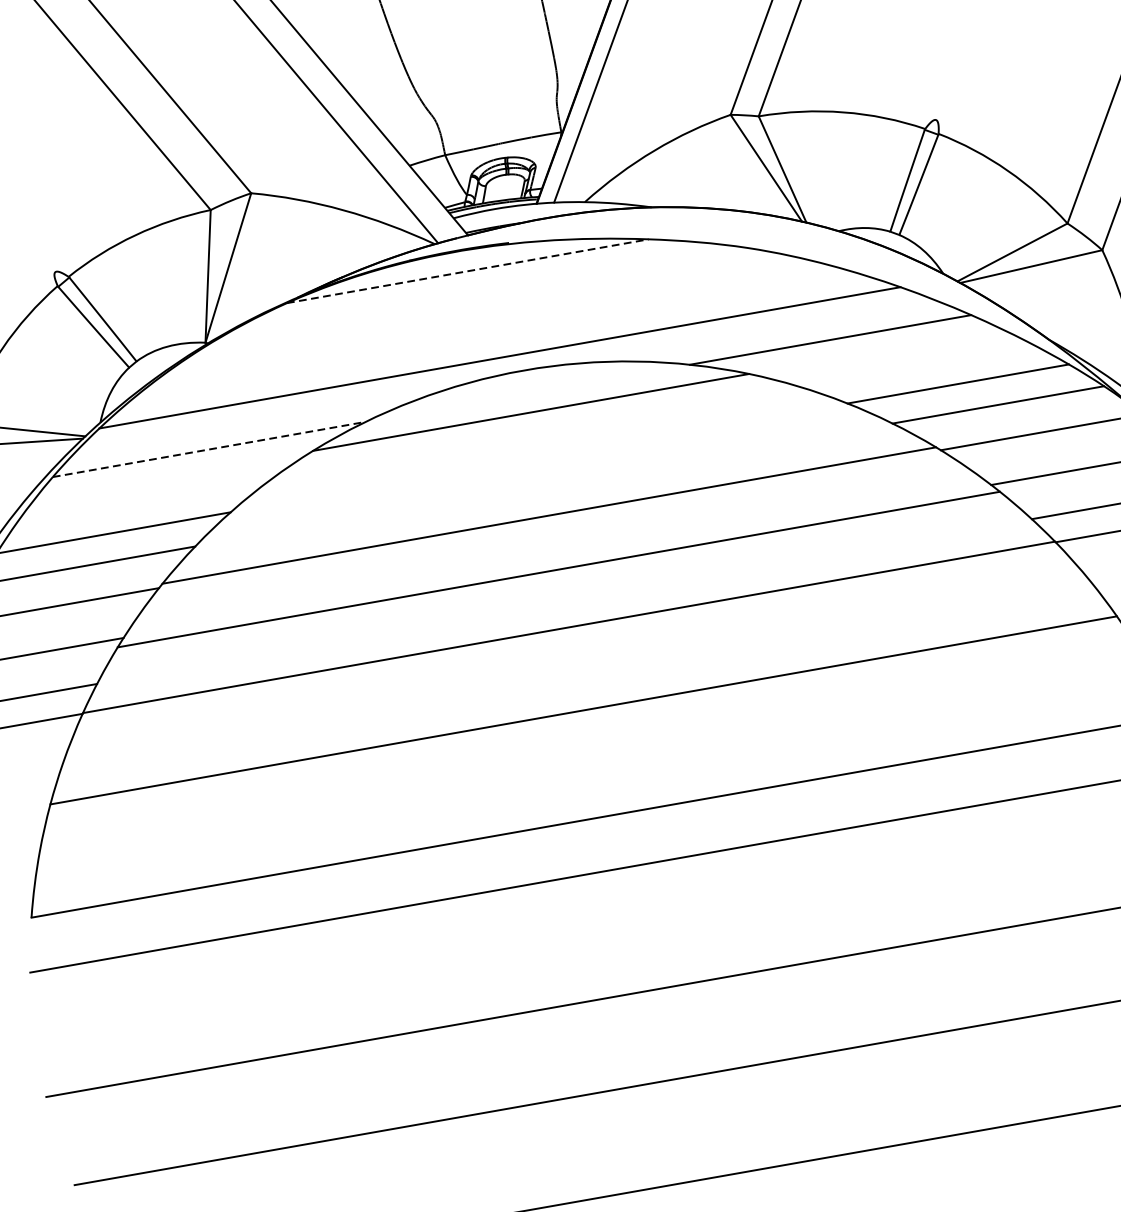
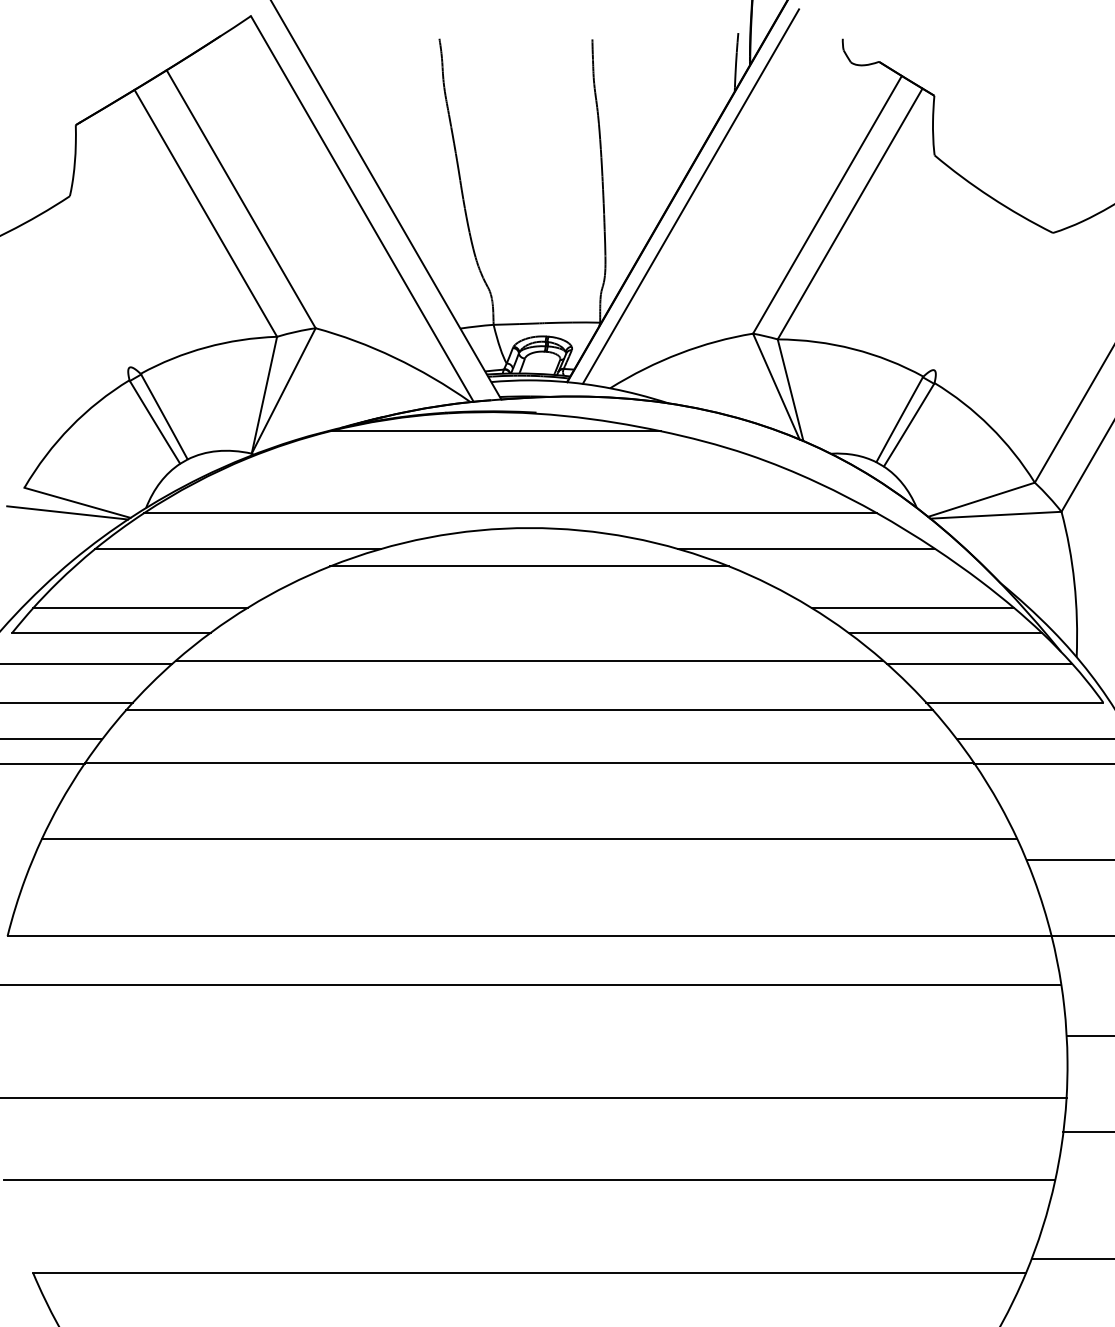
line: (468, 271) -> (496, 431), dashed -> solid
line: (209, 449) -> (238, 548), dashed -> solid

